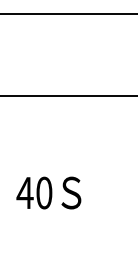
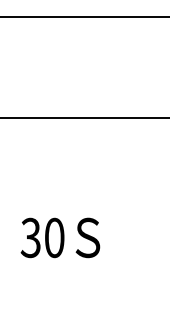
text: (24, 192) -> (30, 237), 40 -> 30

